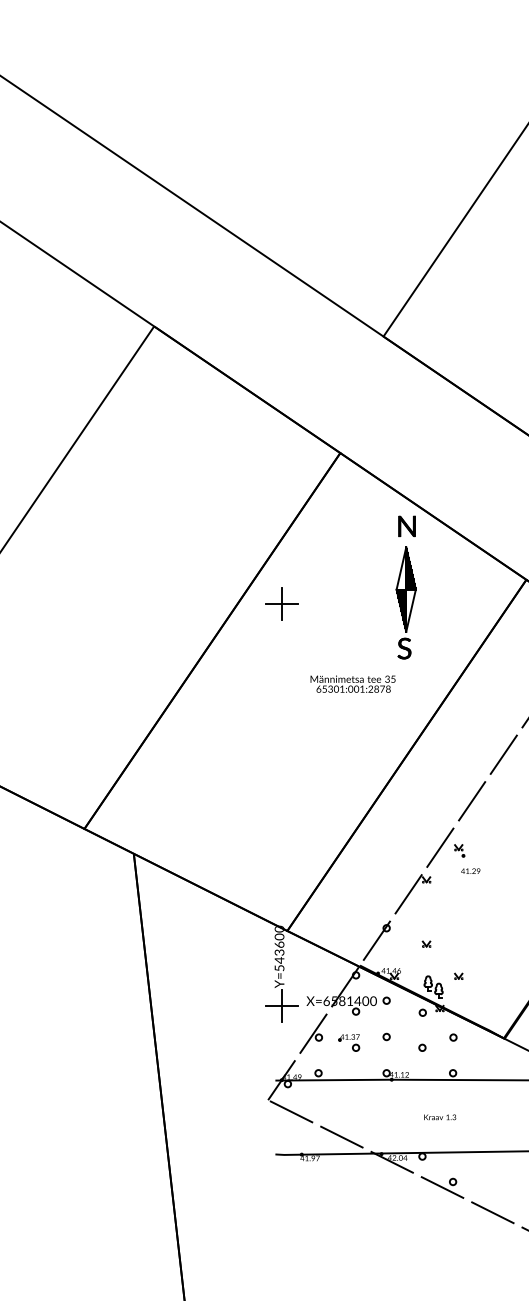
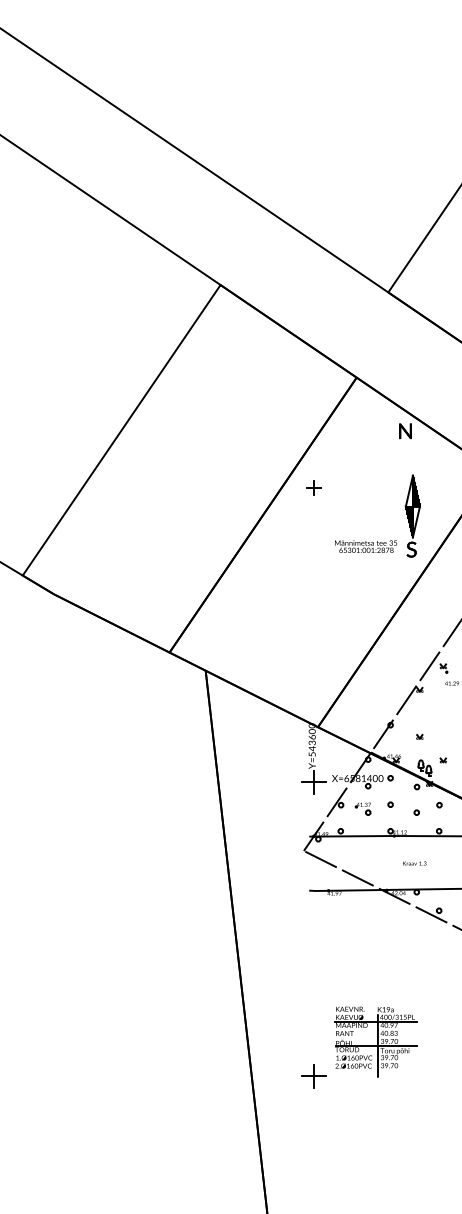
part: (405, 601) -> (412, 515), moved
part: (281, 604) -> (313, 488), size x0.6
text: (439, 1117) -> (414, 863), moved

